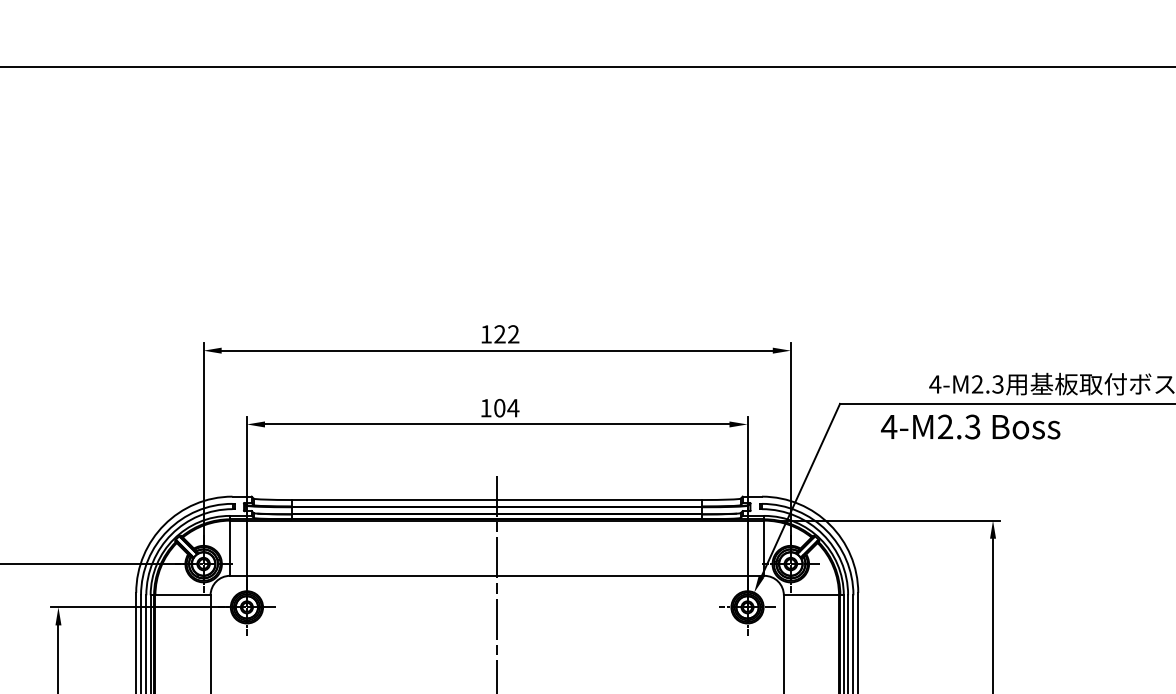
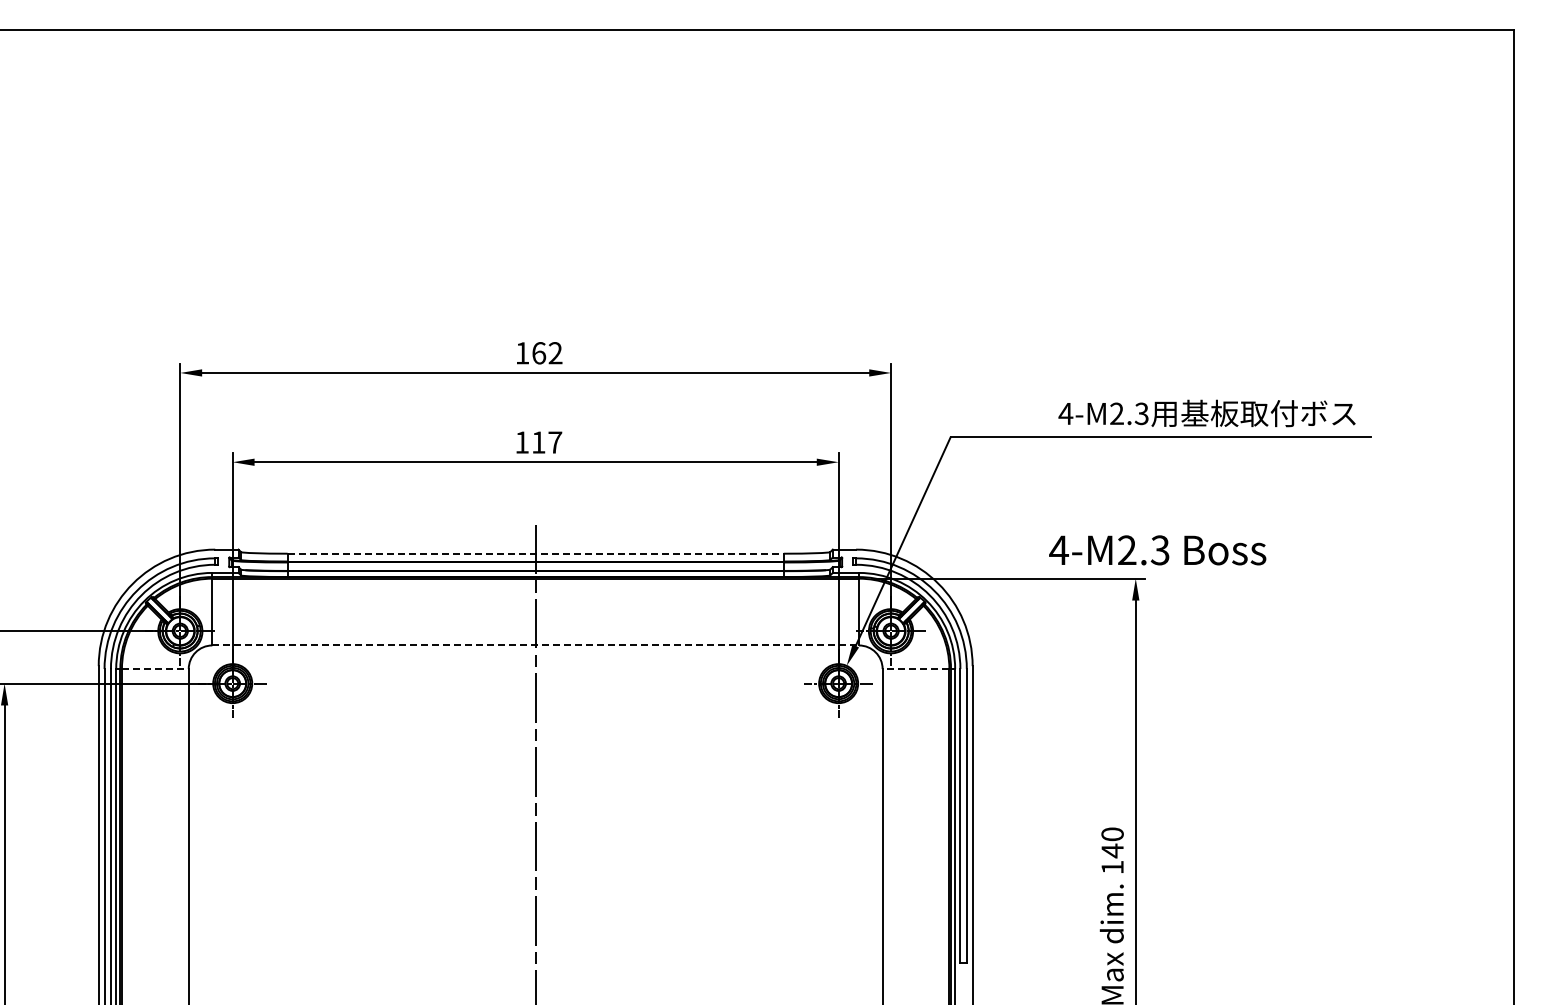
text: (500, 334) -> (539, 353), 122 -> 162
text: (506, 408) -> (547, 442), 104 -> 117
text: (970, 427) -> (1157, 550), moved
line: (497, 499) -> (536, 553), solid -> dashed
line: (497, 575) -> (536, 645), solid -> dashed
line: (183, 595) -> (155, 669), solid -> dashed
line: (811, 595) -> (915, 669), solid -> dashed

